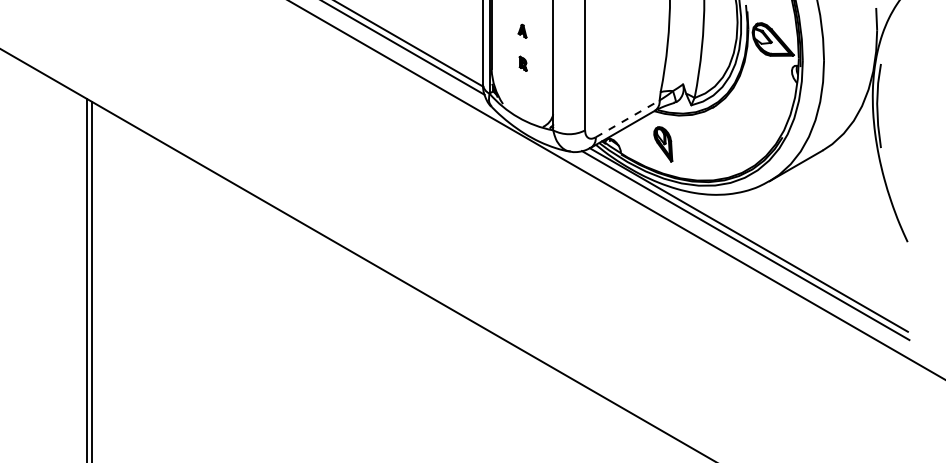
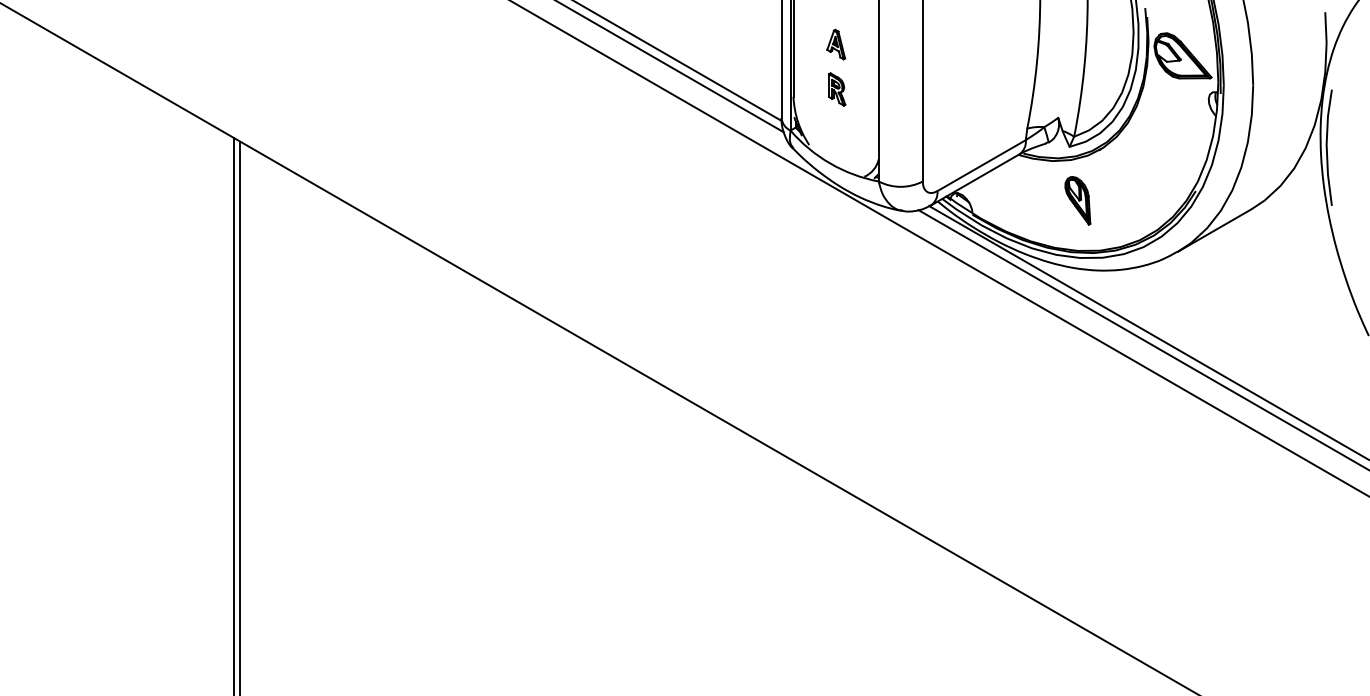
part: (522, 31) -> (836, 44), size x1.67
part: (523, 63) -> (837, 89), size x1.67
line: (628, 118) -> (982, 165), dashed -> solid
part: (663, 144) -> (1077, 200), moved

